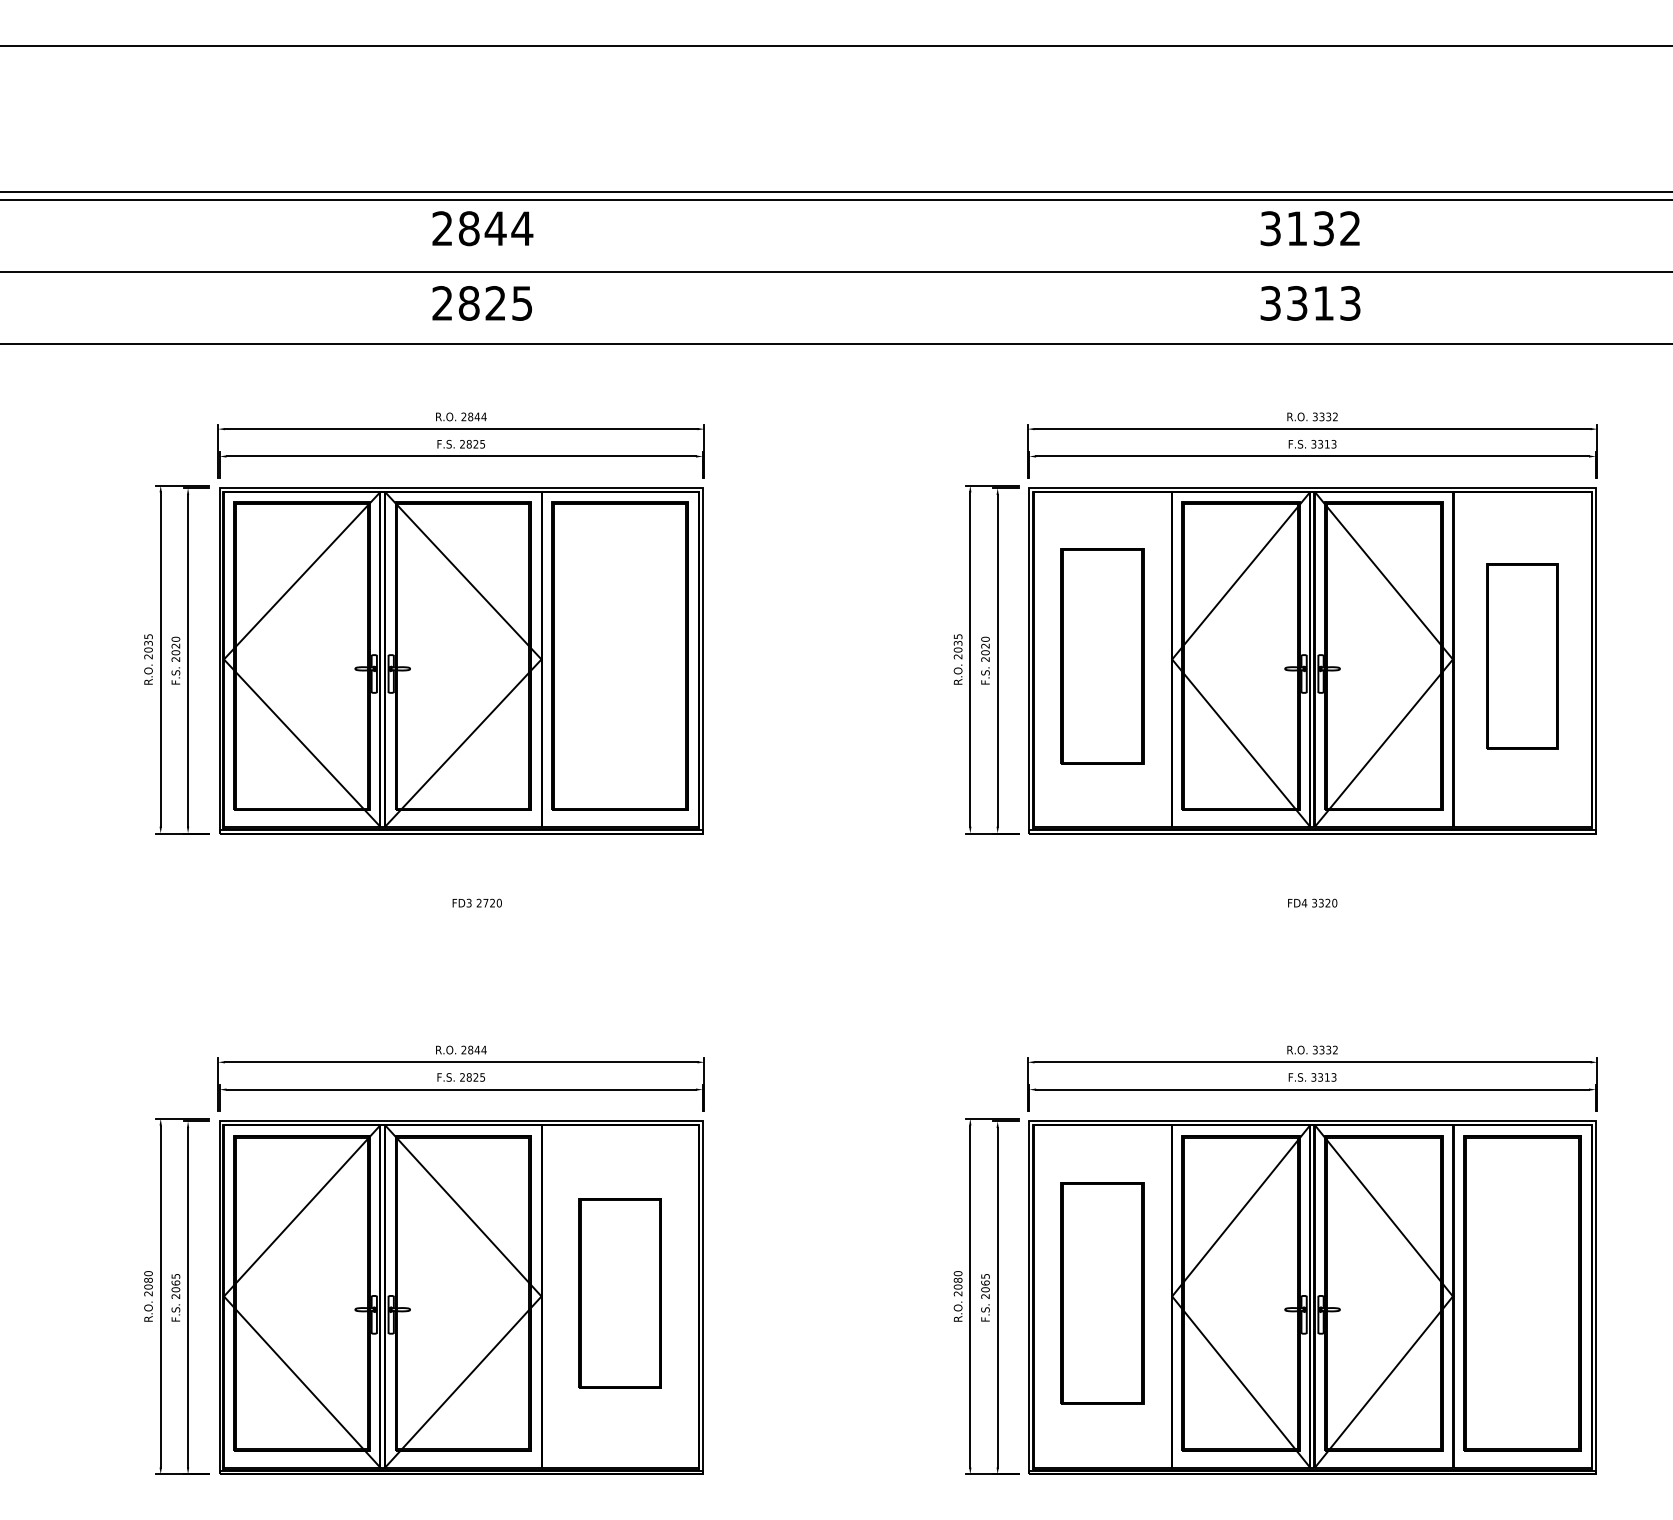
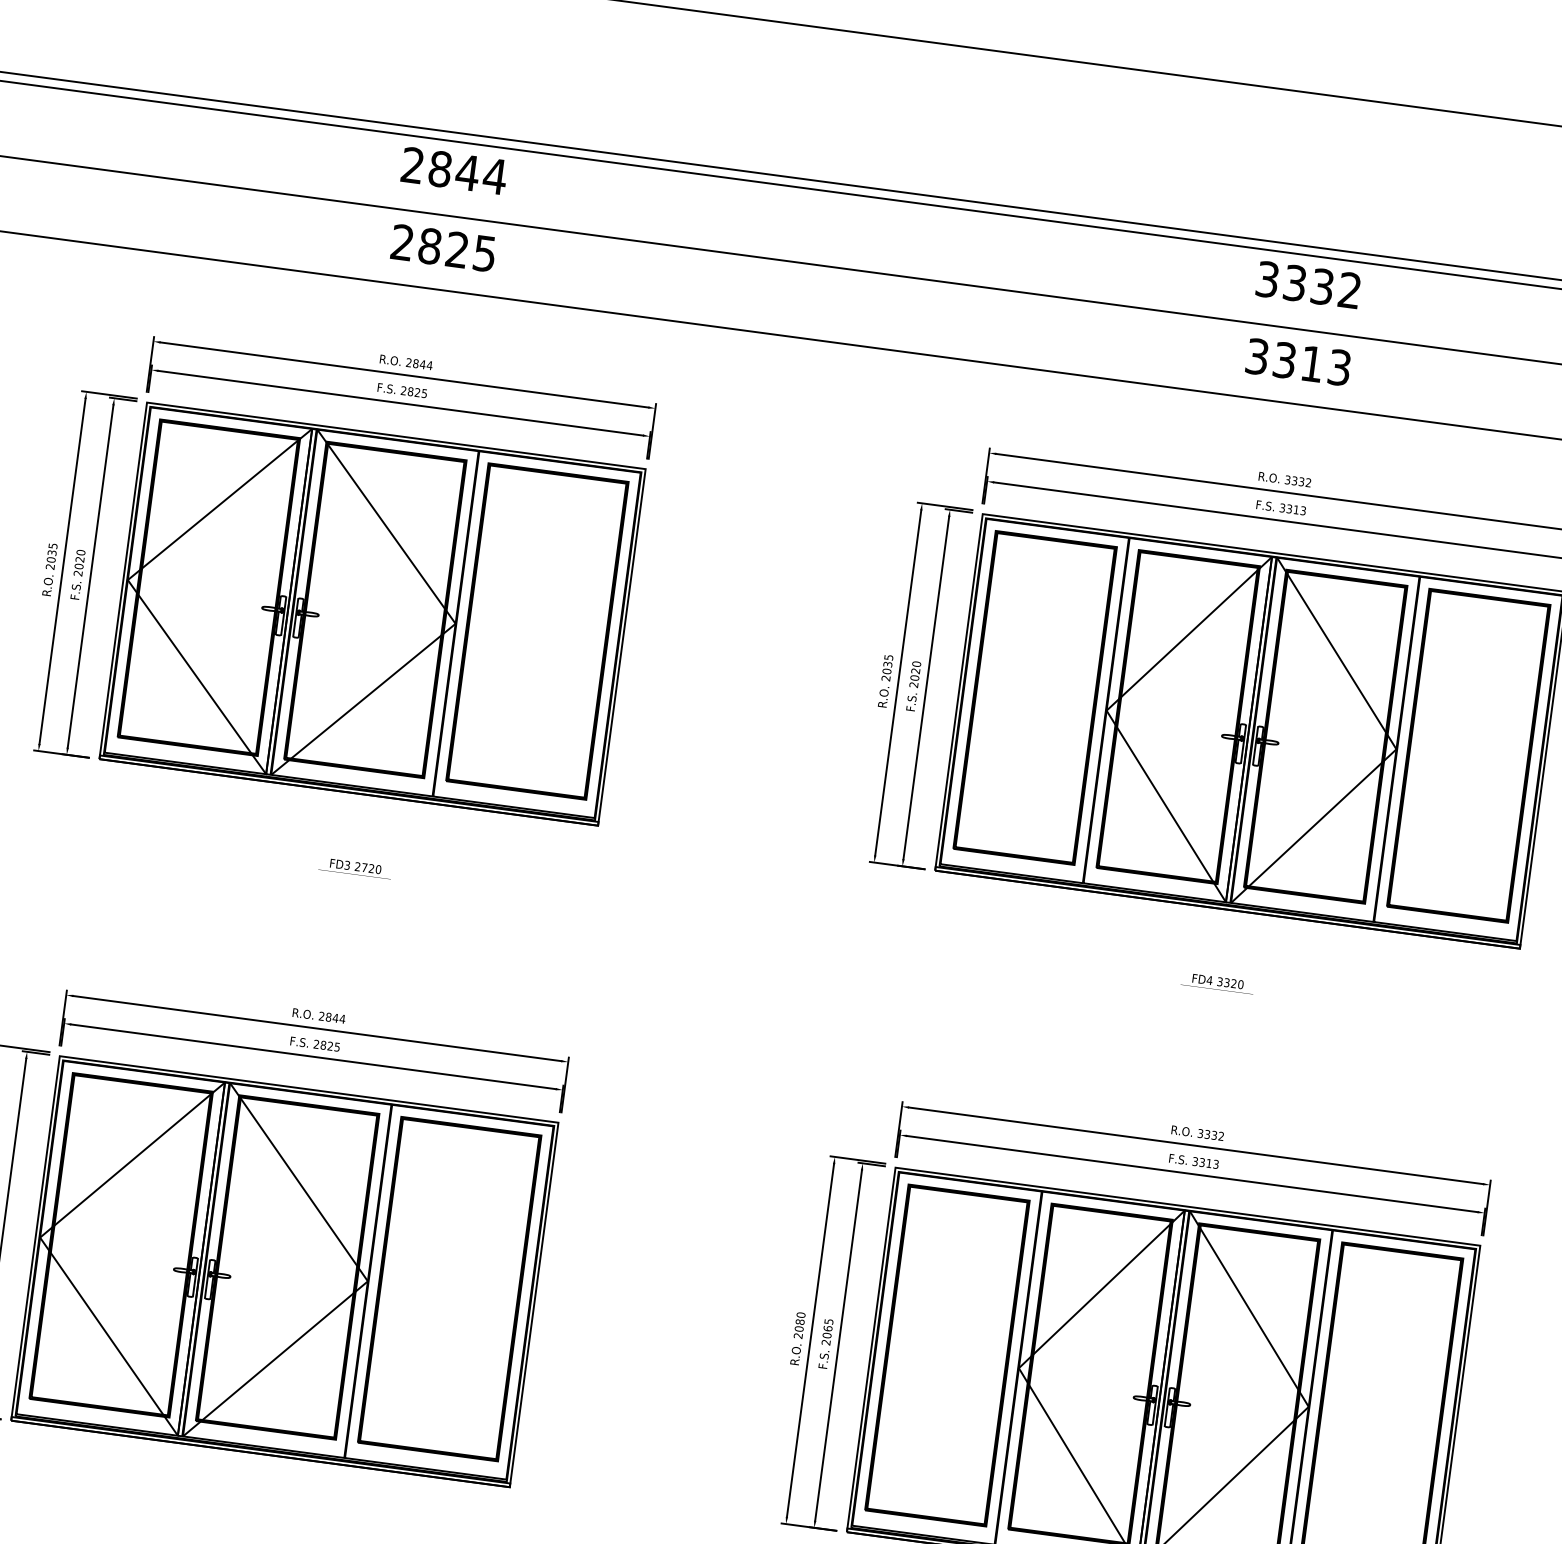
text: (1297, 228) -> (1295, 283), 3132 -> 3332
part: (1102, 655) -> (1035, 696), size x1.43
part: (1522, 655) -> (1468, 754), size x1.67
part: (619, 1293) -> (448, 1289), size x1.67
part: (1102, 1293) -> (947, 1355), size x1.43

